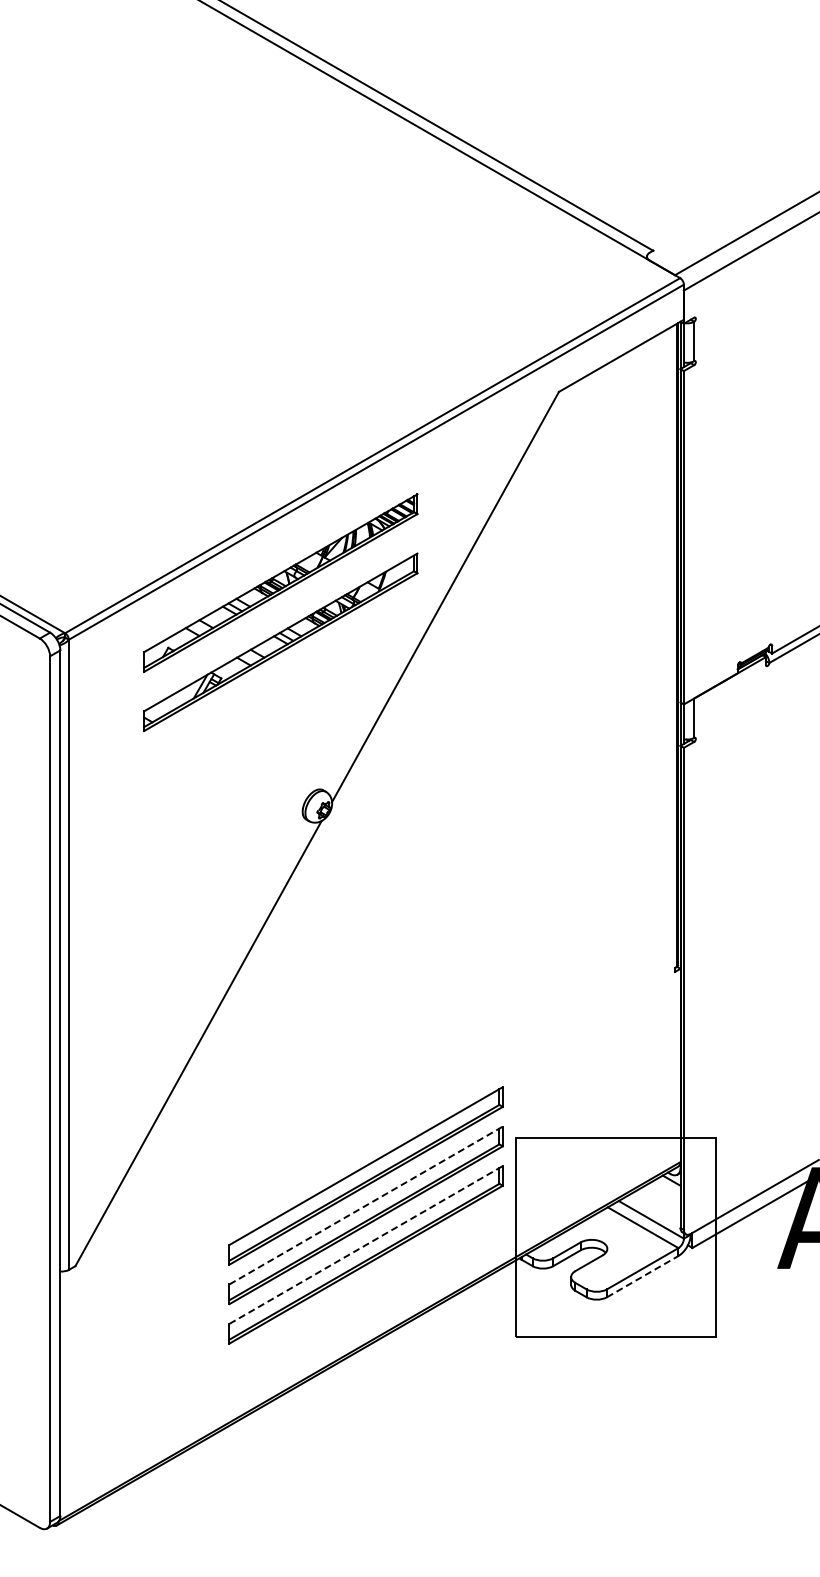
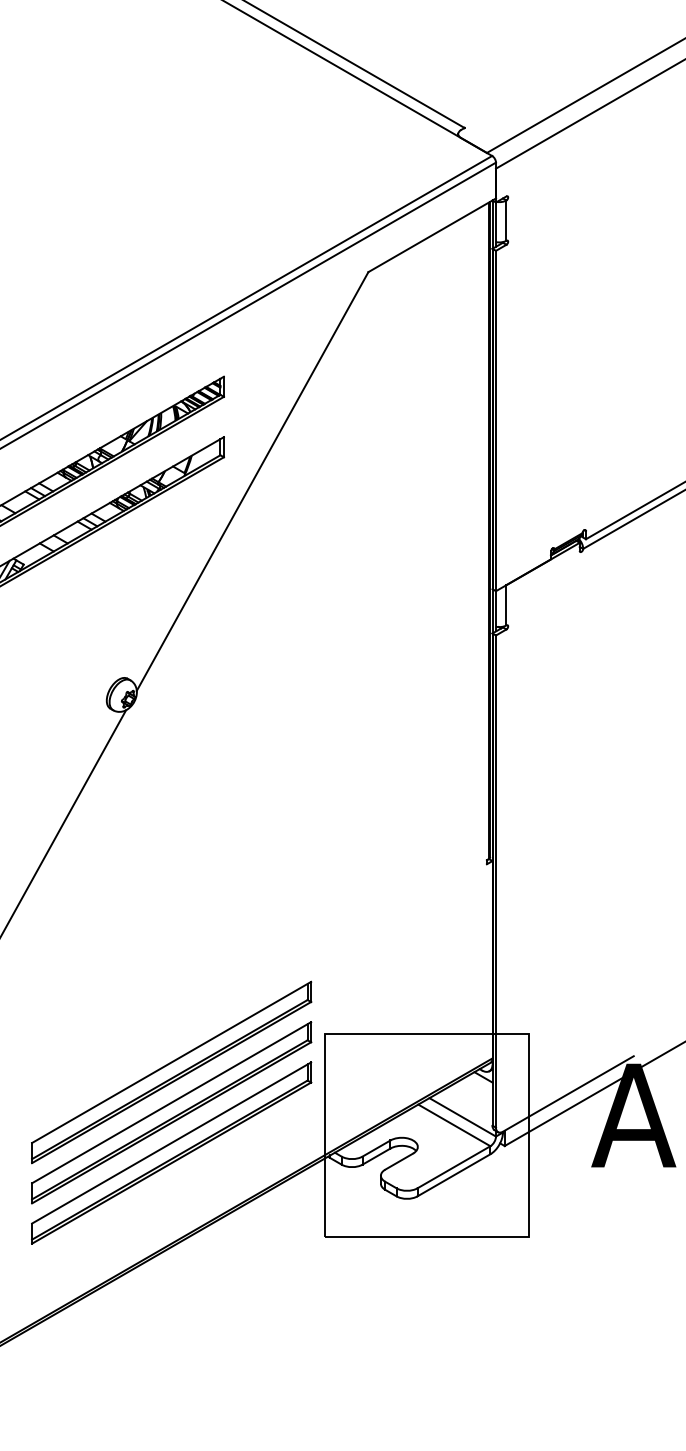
line: (366, 1205) -> (171, 1102), dashed -> solid
line: (366, 1244) -> (171, 1142), dashed -> solid
line: (643, 1276) -> (454, 1175), dashed -> solid

